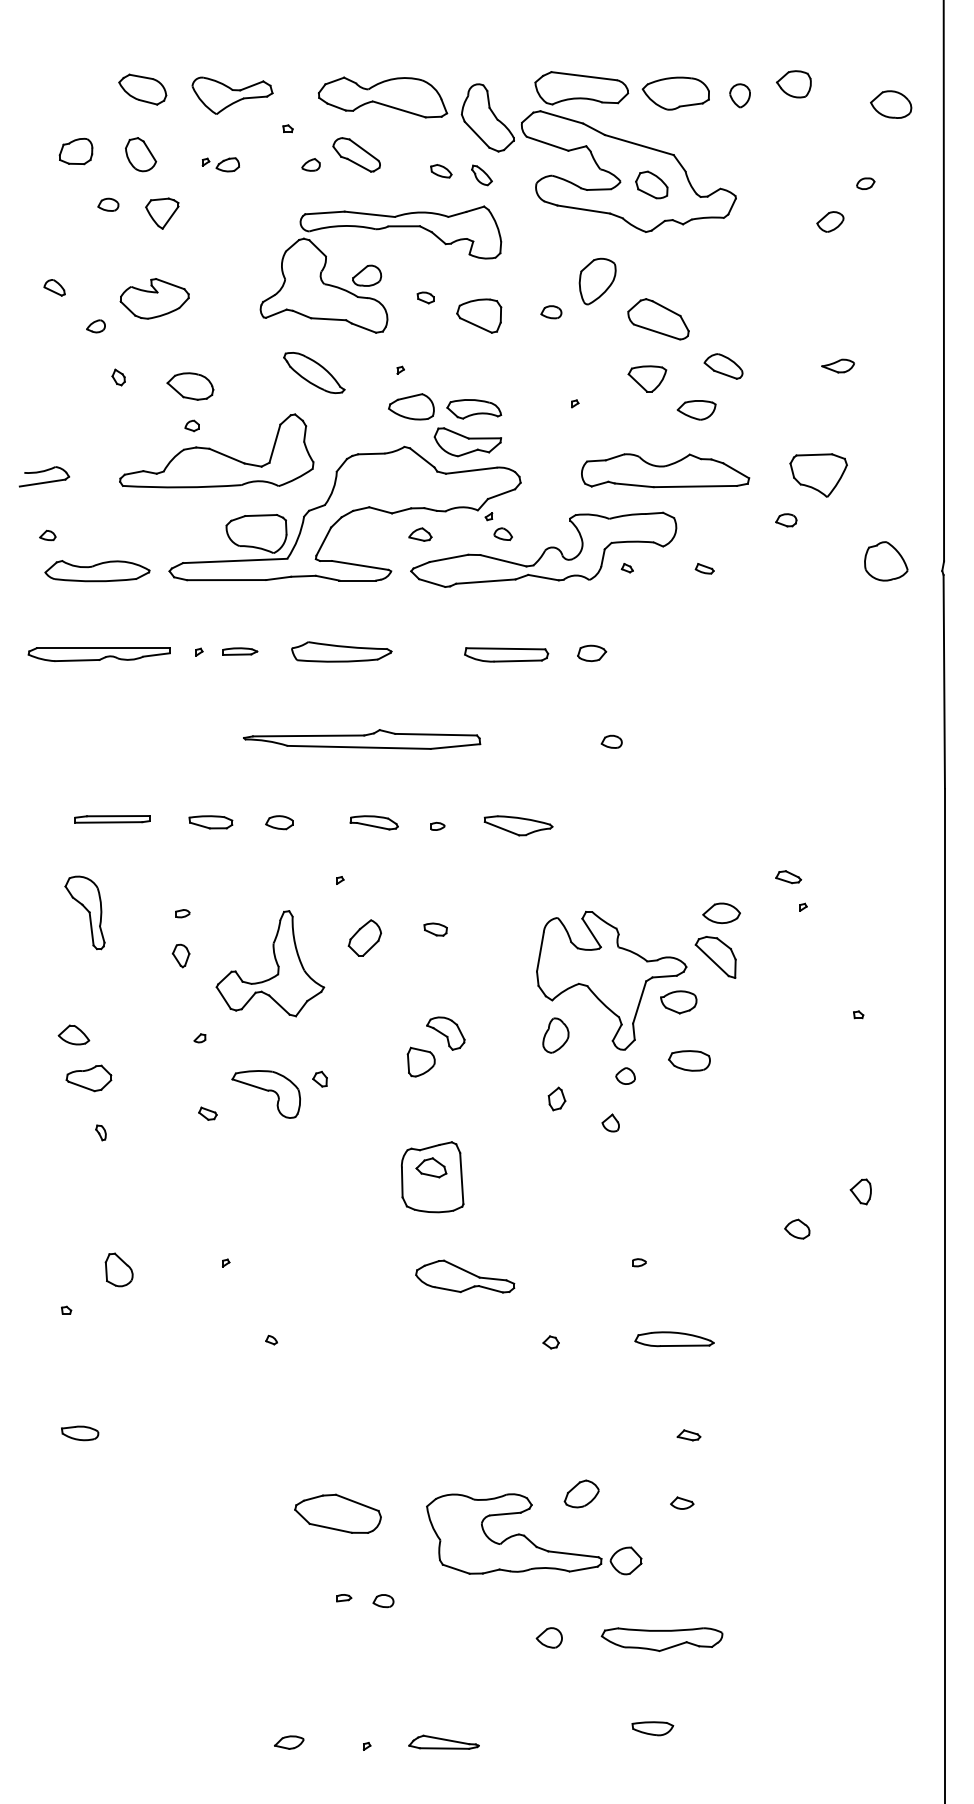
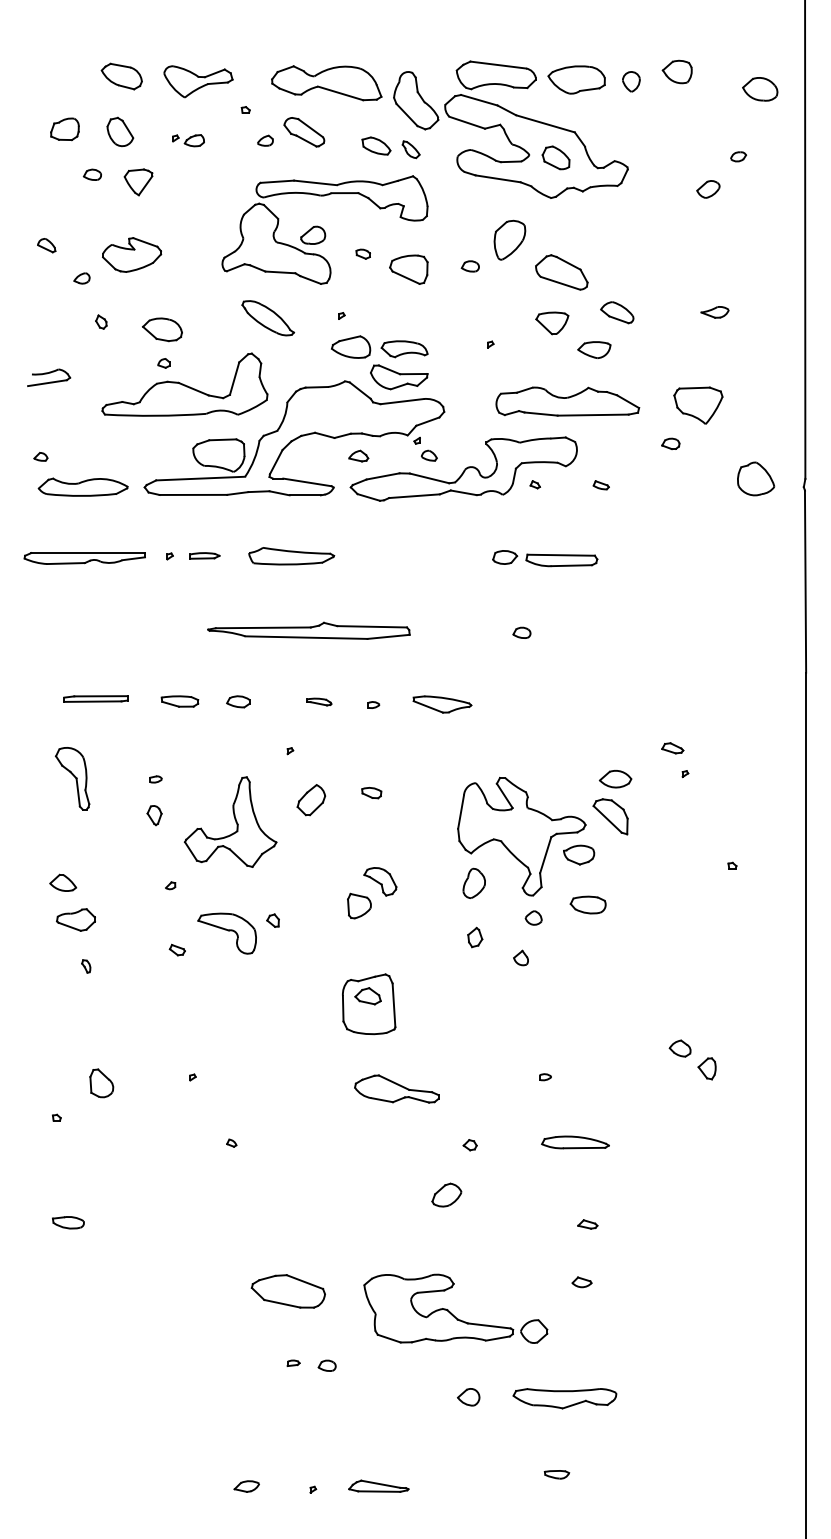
part: (441, 171) -> (376, 146), size x1.6
part: (44, 476) -> (49, 377), moved
part: (506, 654) -> (561, 560), moved
part: (373, 822) -> (318, 701), size x0.6
part: (860, 1191) -> (706, 1068), moved
part: (581, 1493) -> (446, 1194), moved
part: (652, 1728) -> (556, 1474), size x0.7

